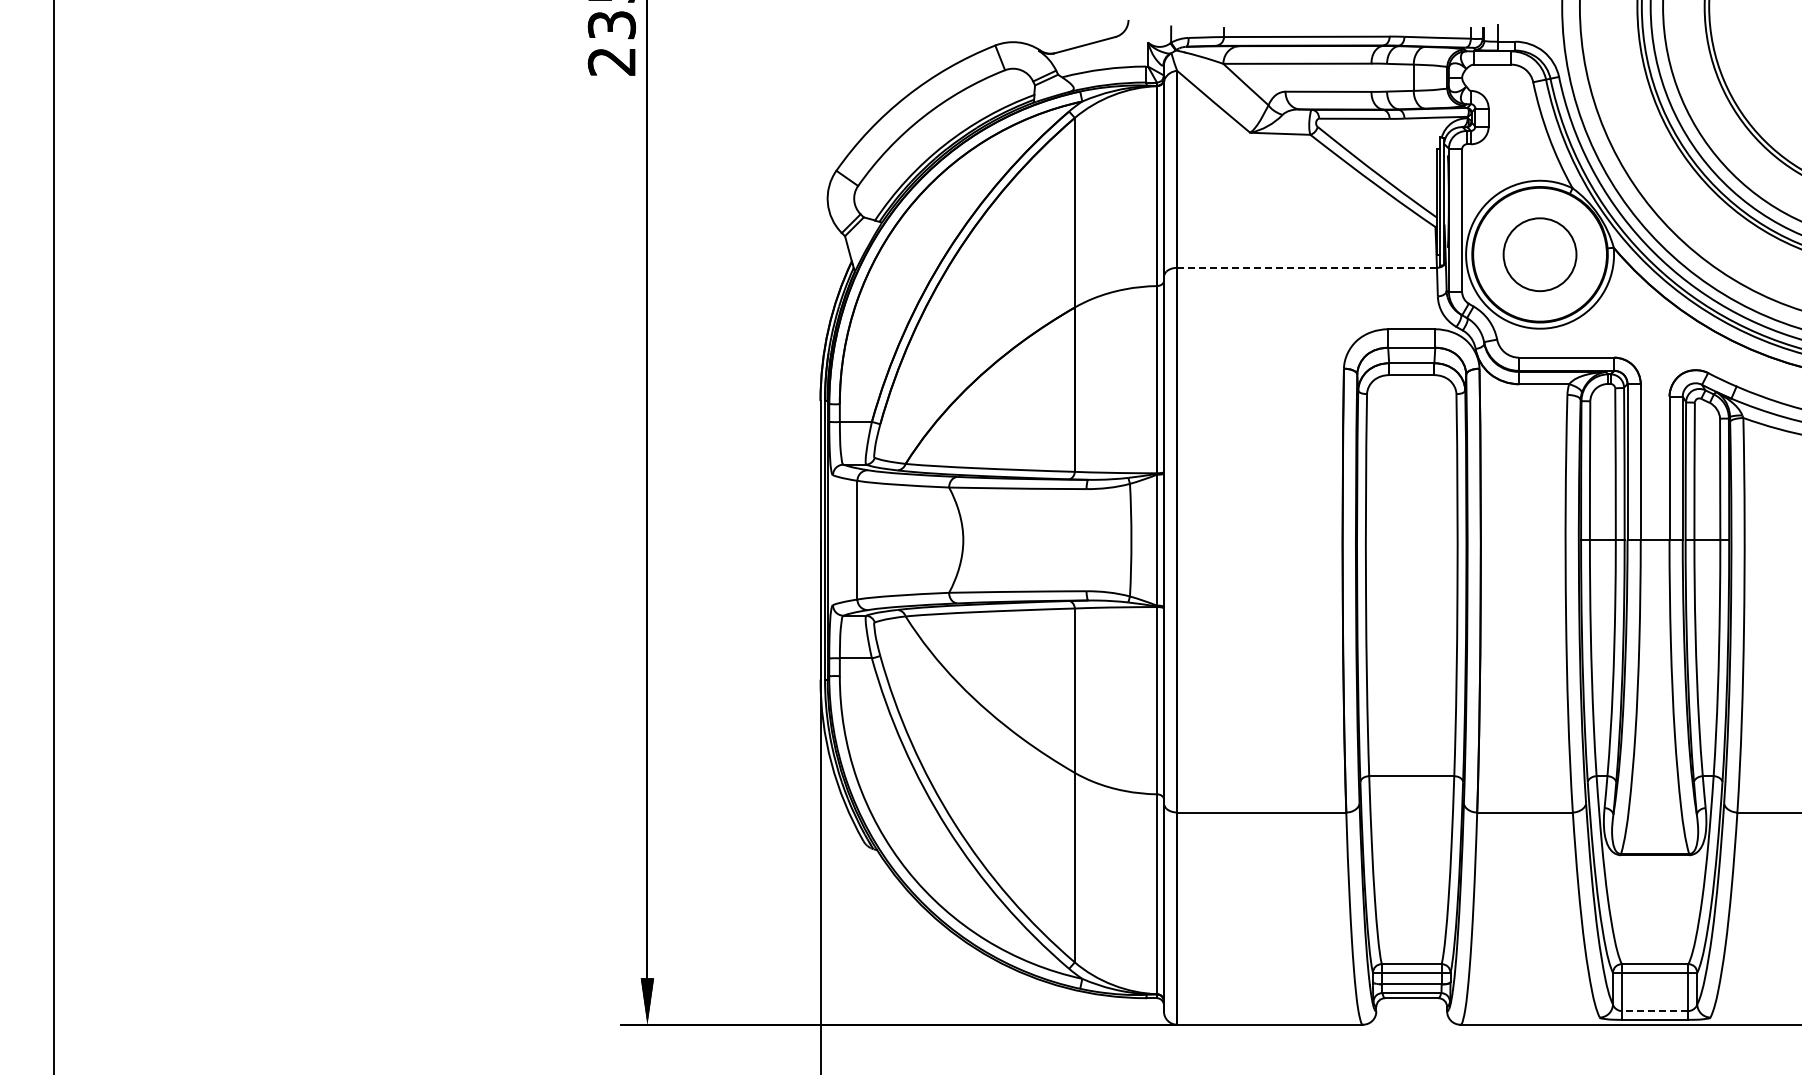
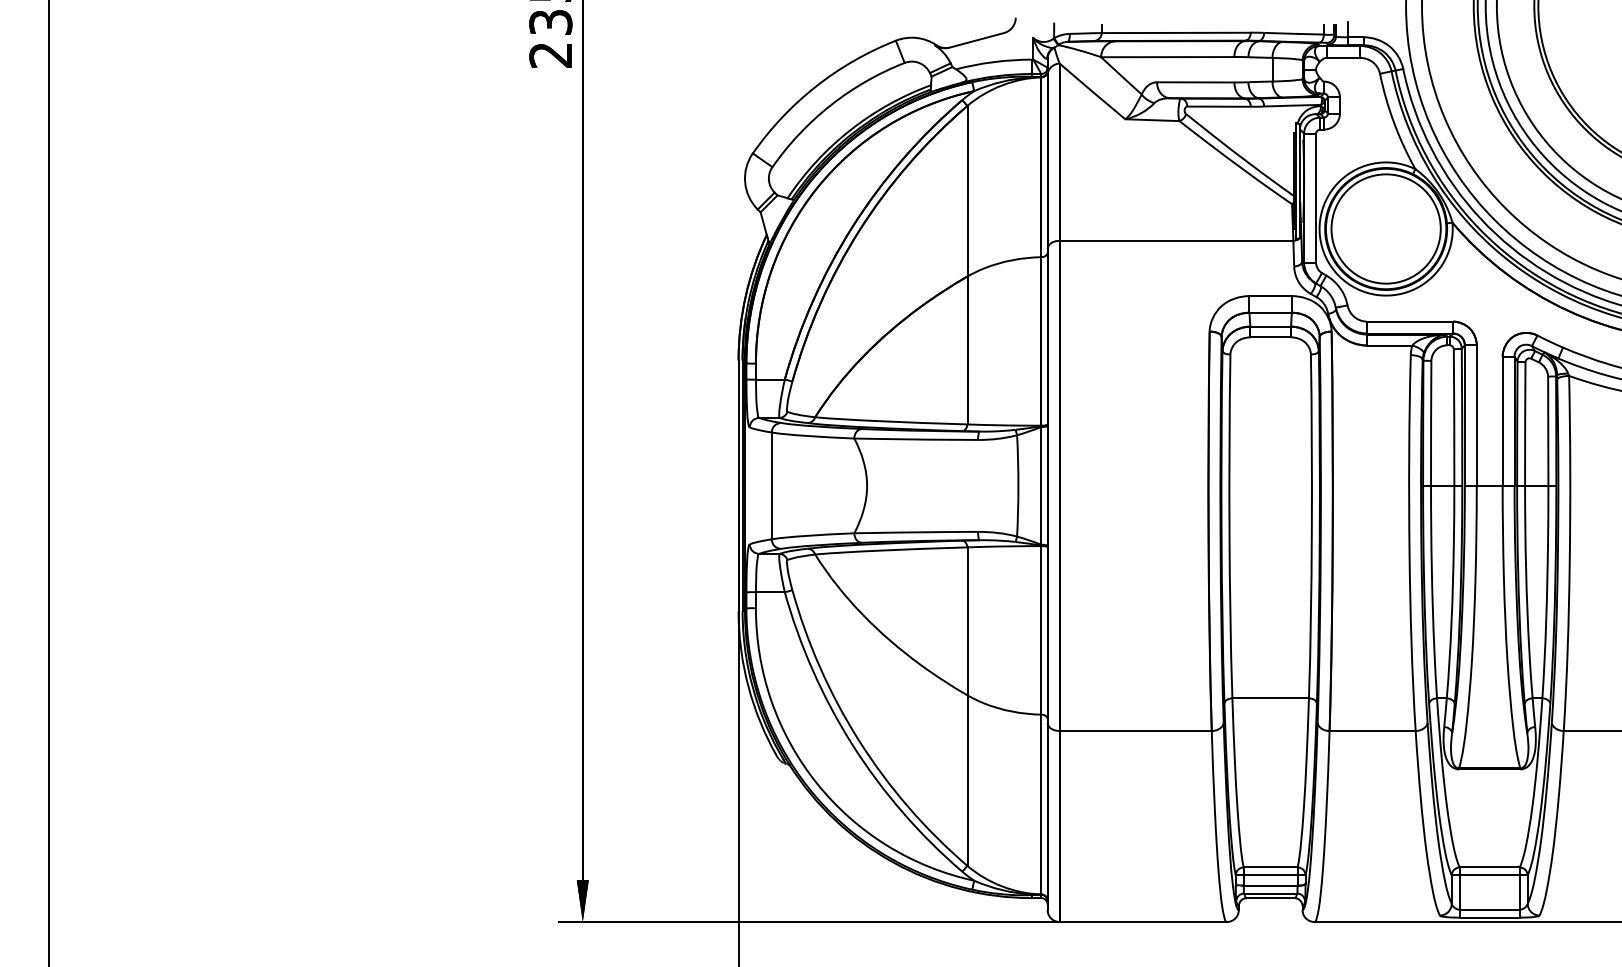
circle: (1539, 254) -> (1385, 228), size x1.67
line: (1307, 267) -> (1176, 240), dashed -> solid
line: (1654, 1011) -> (1489, 910), dashed -> solid

